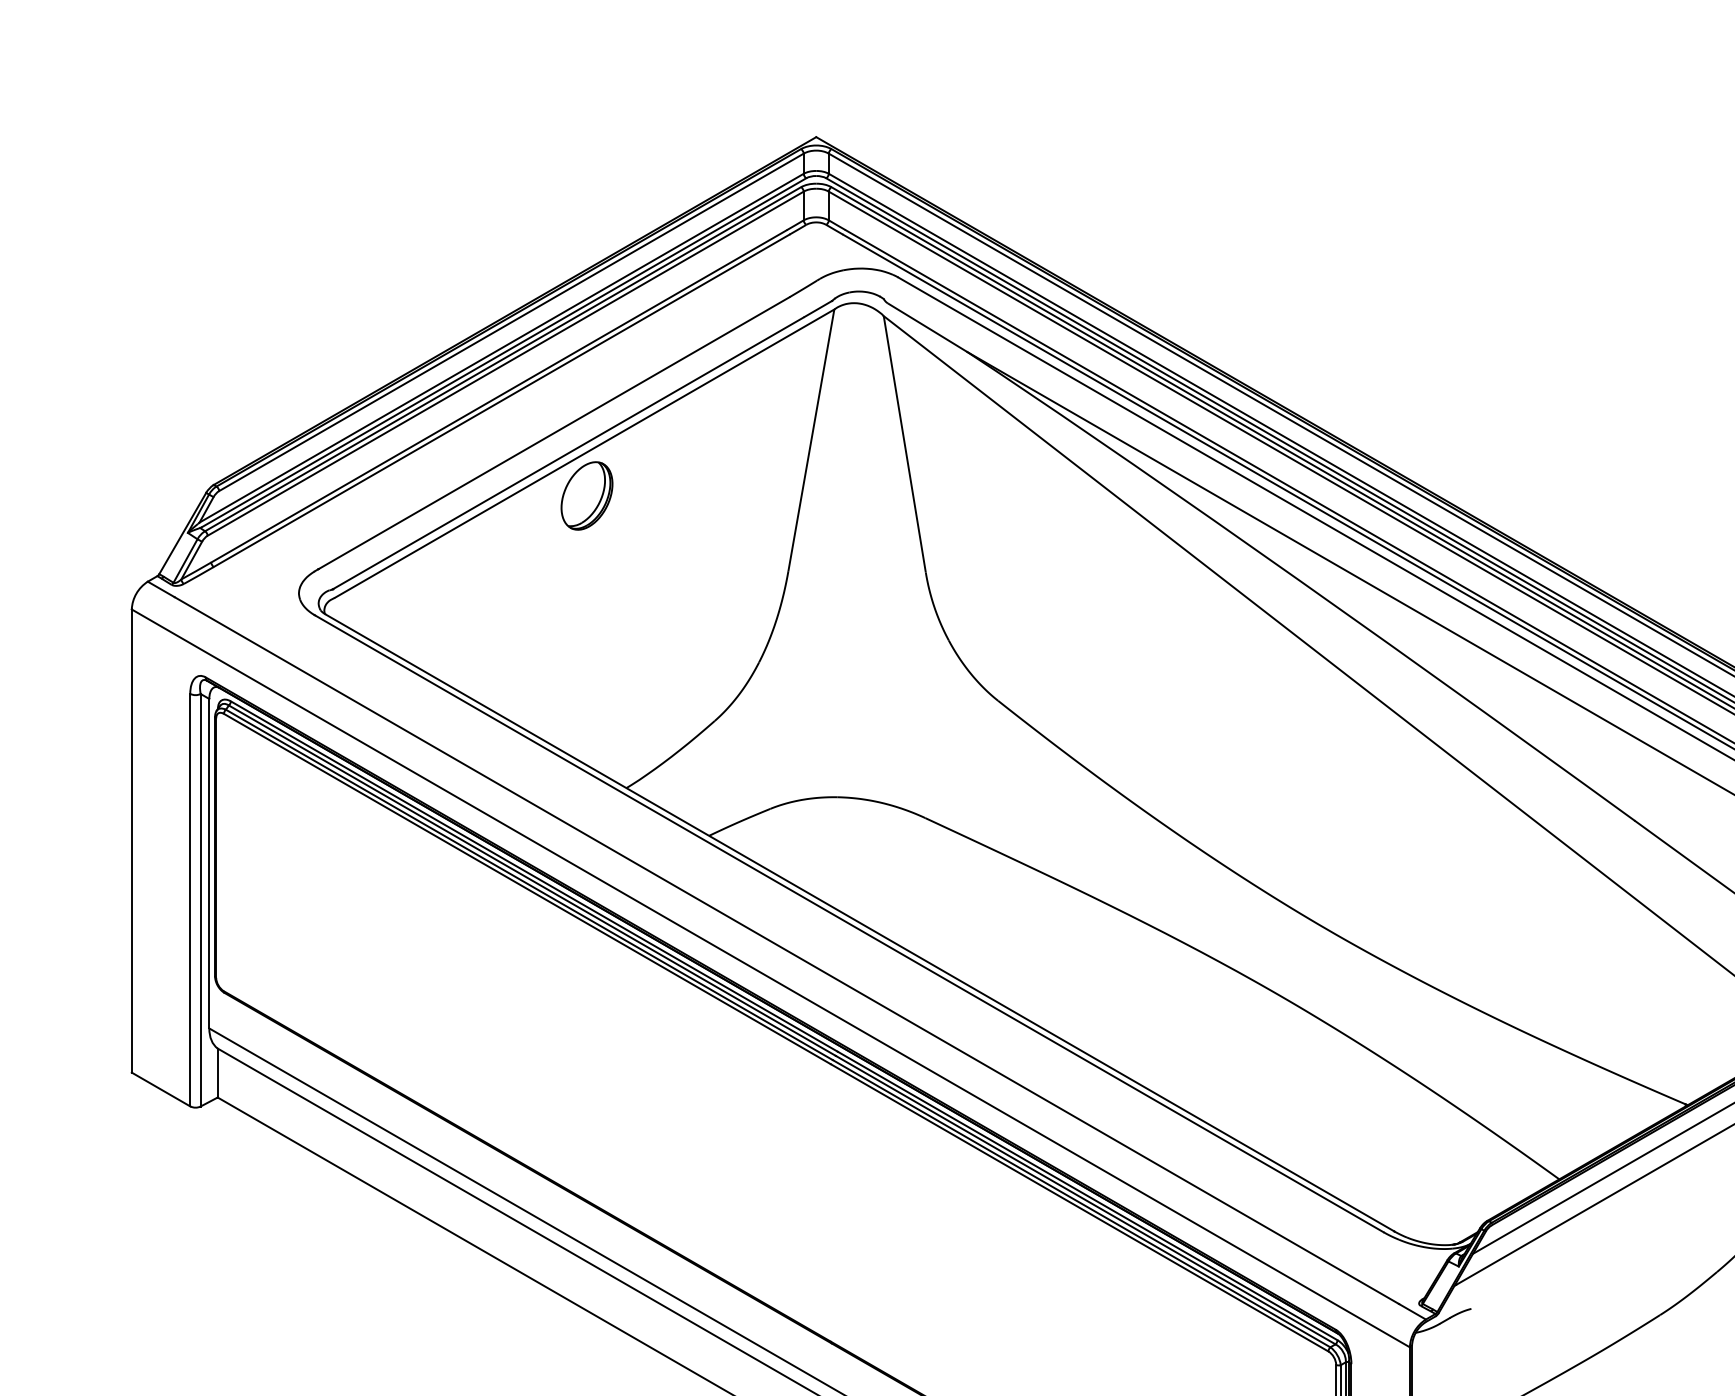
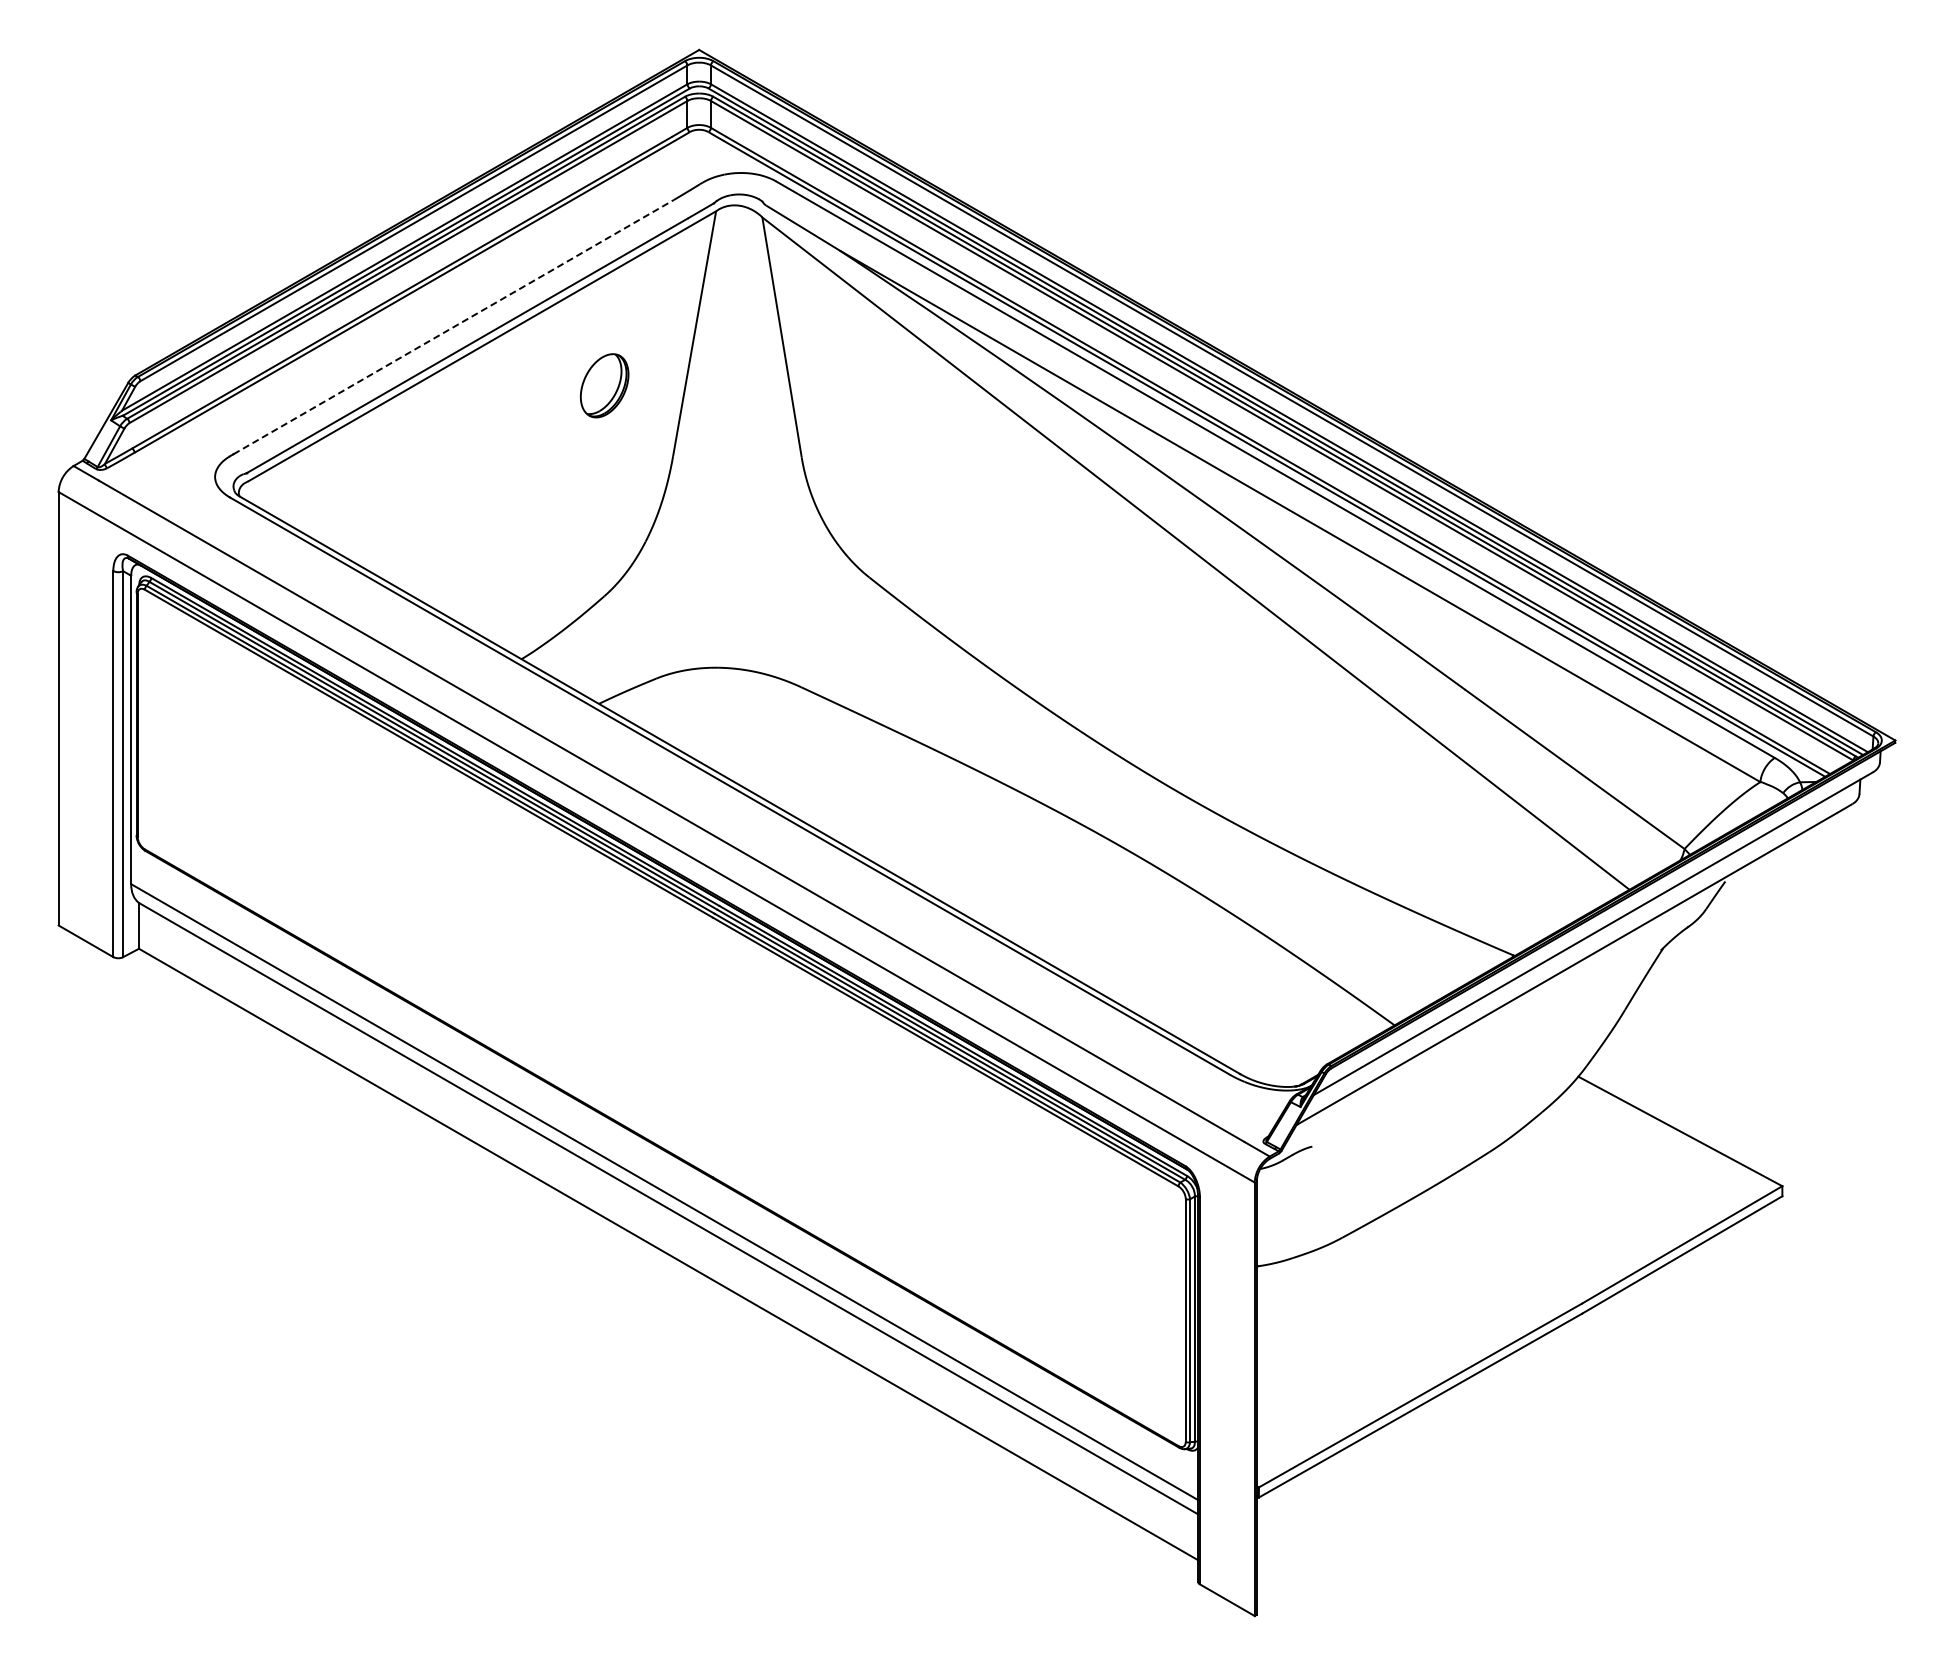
line: (554, 432) -> (454, 326), solid -> dashed
part: (586, 495) -> (604, 385), moved

